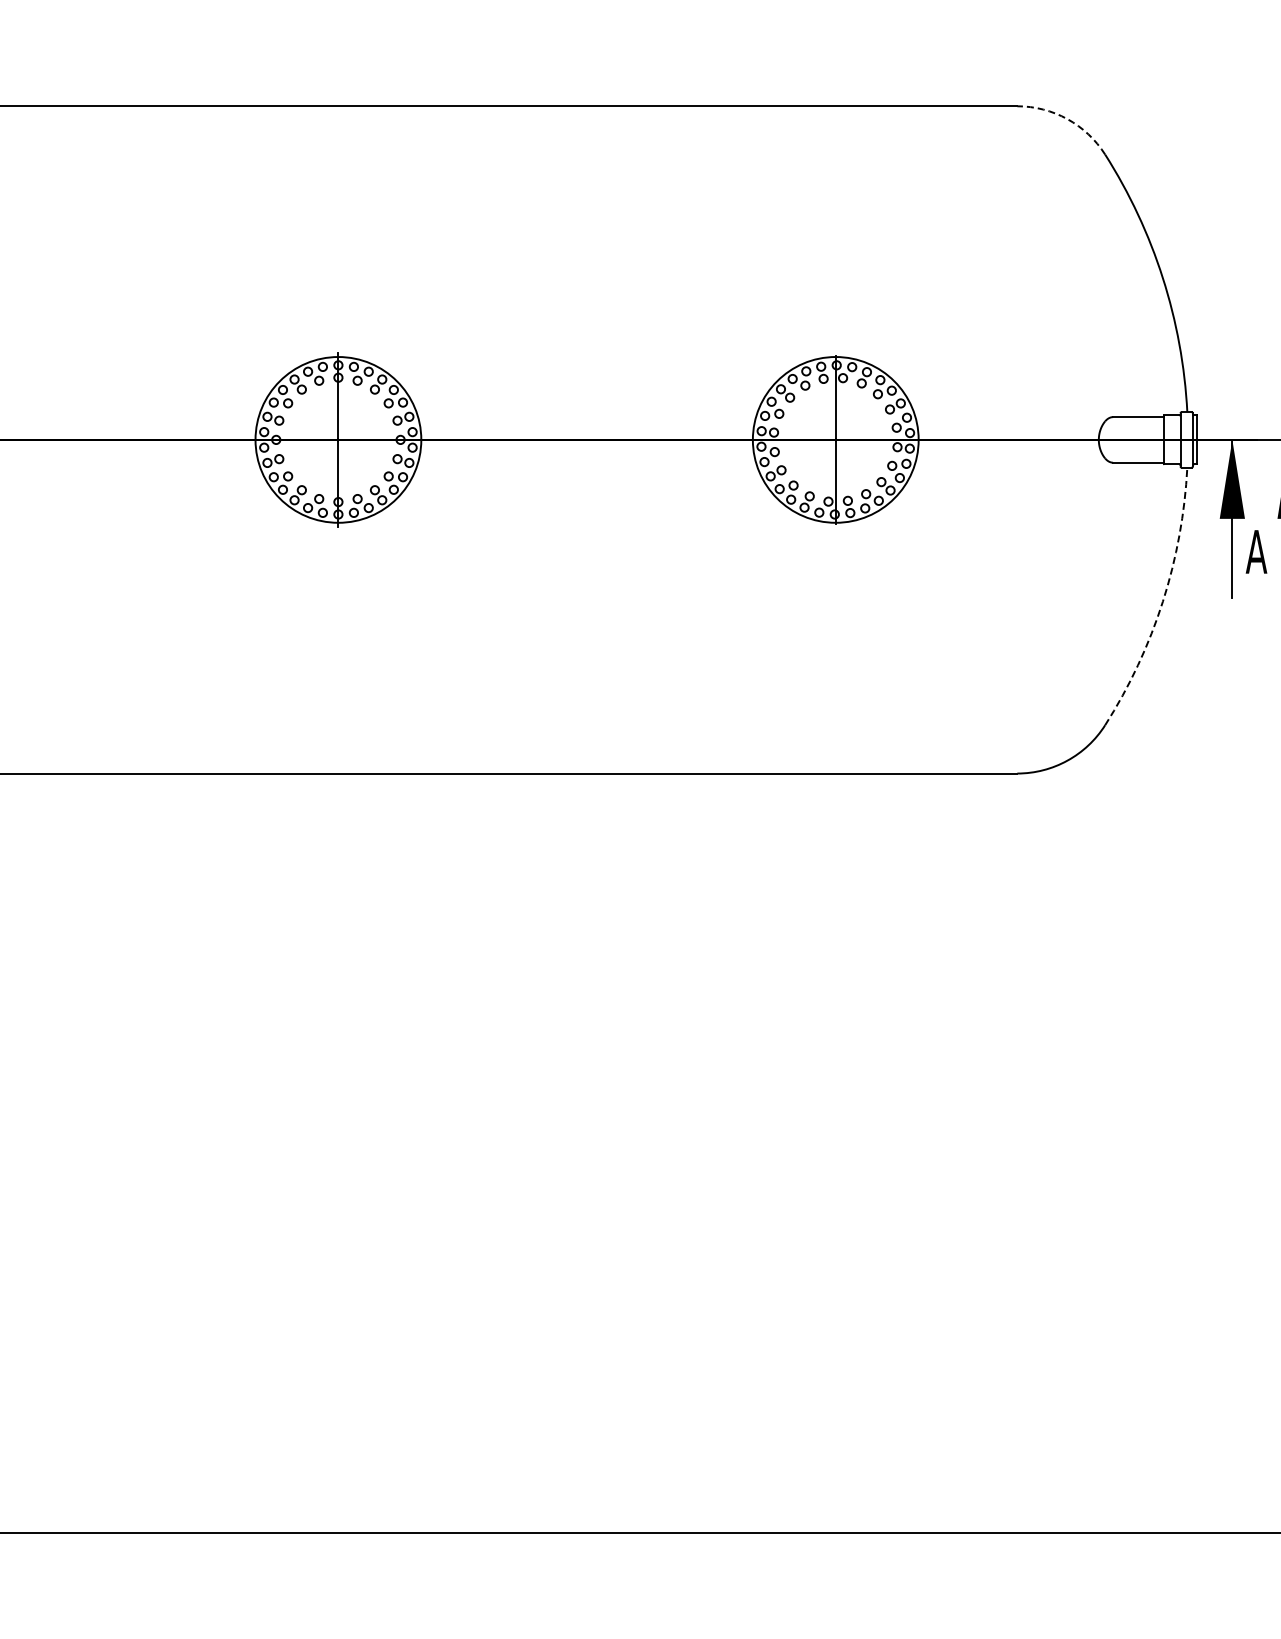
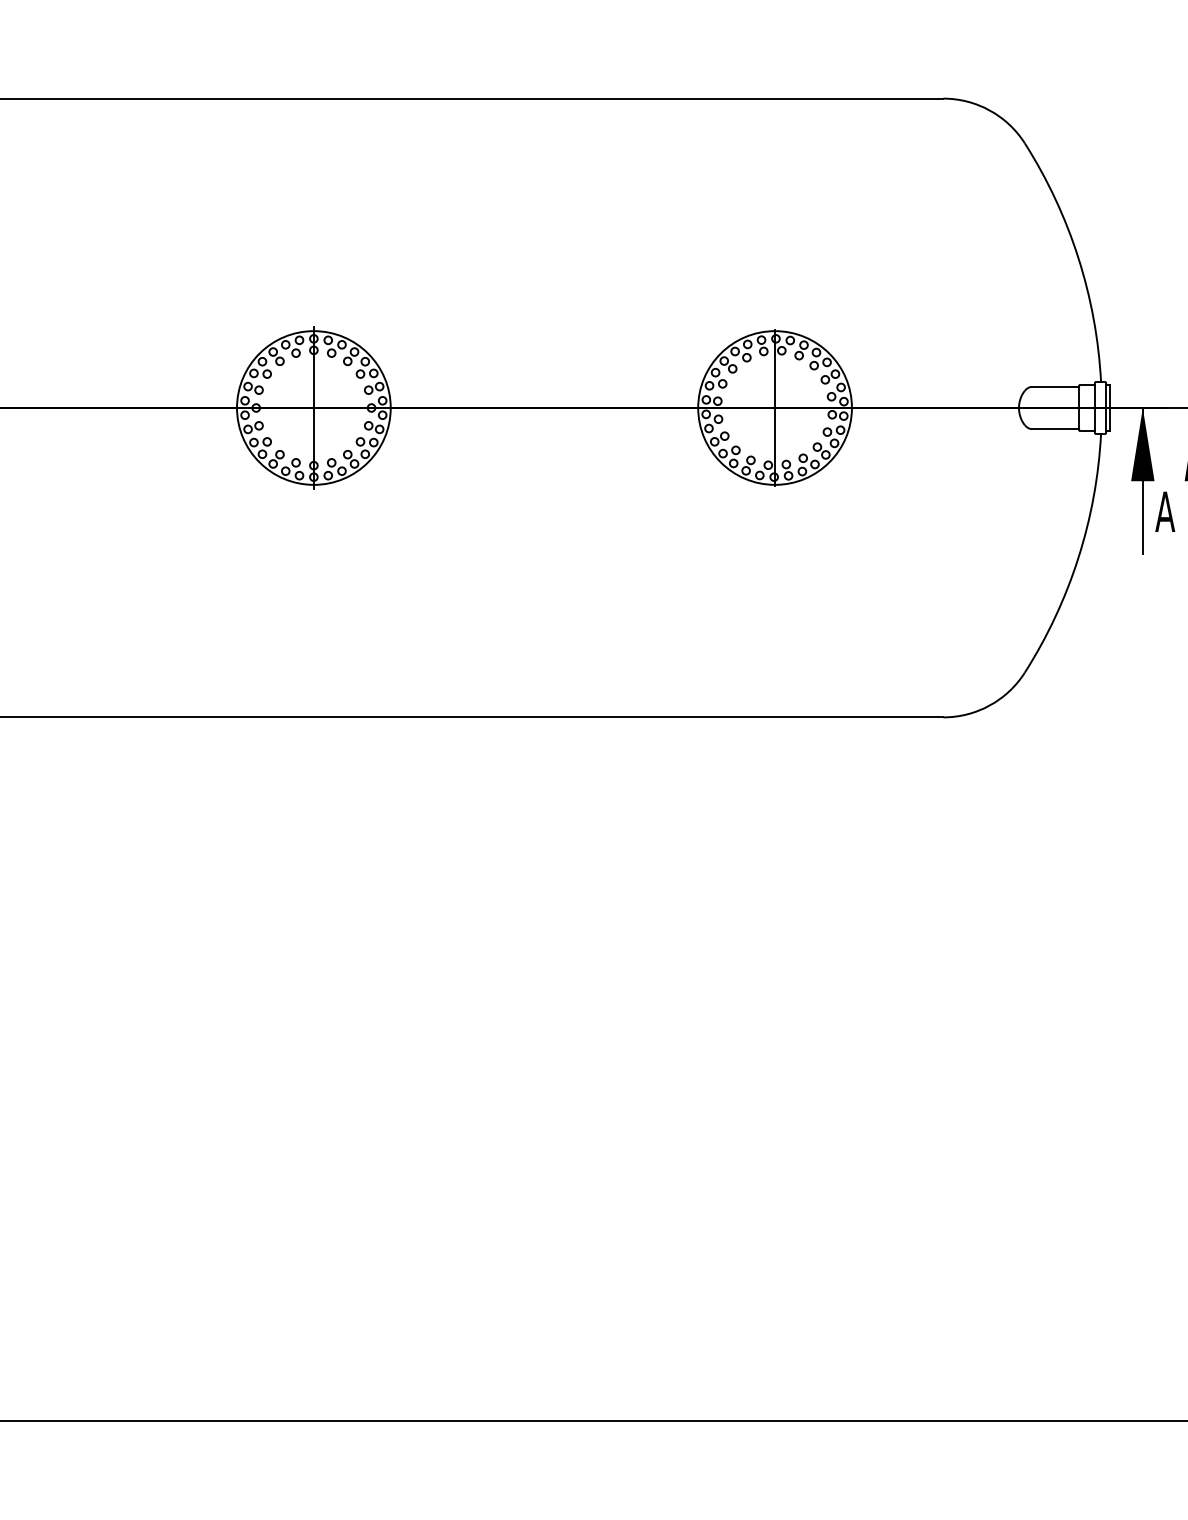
arc: (1067, 119) -> (989, 110), dashed -> solid
arc: (1162, 601) -> (1078, 557), dashed -> solid

